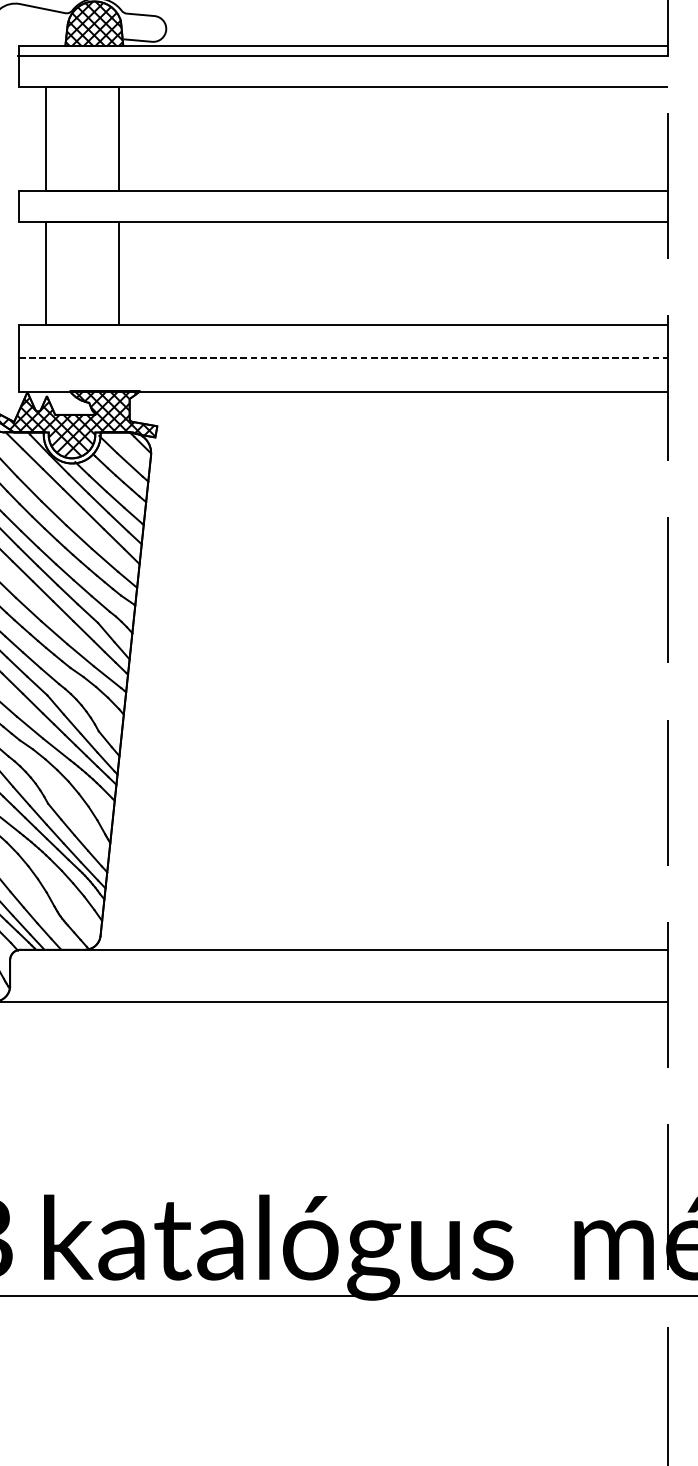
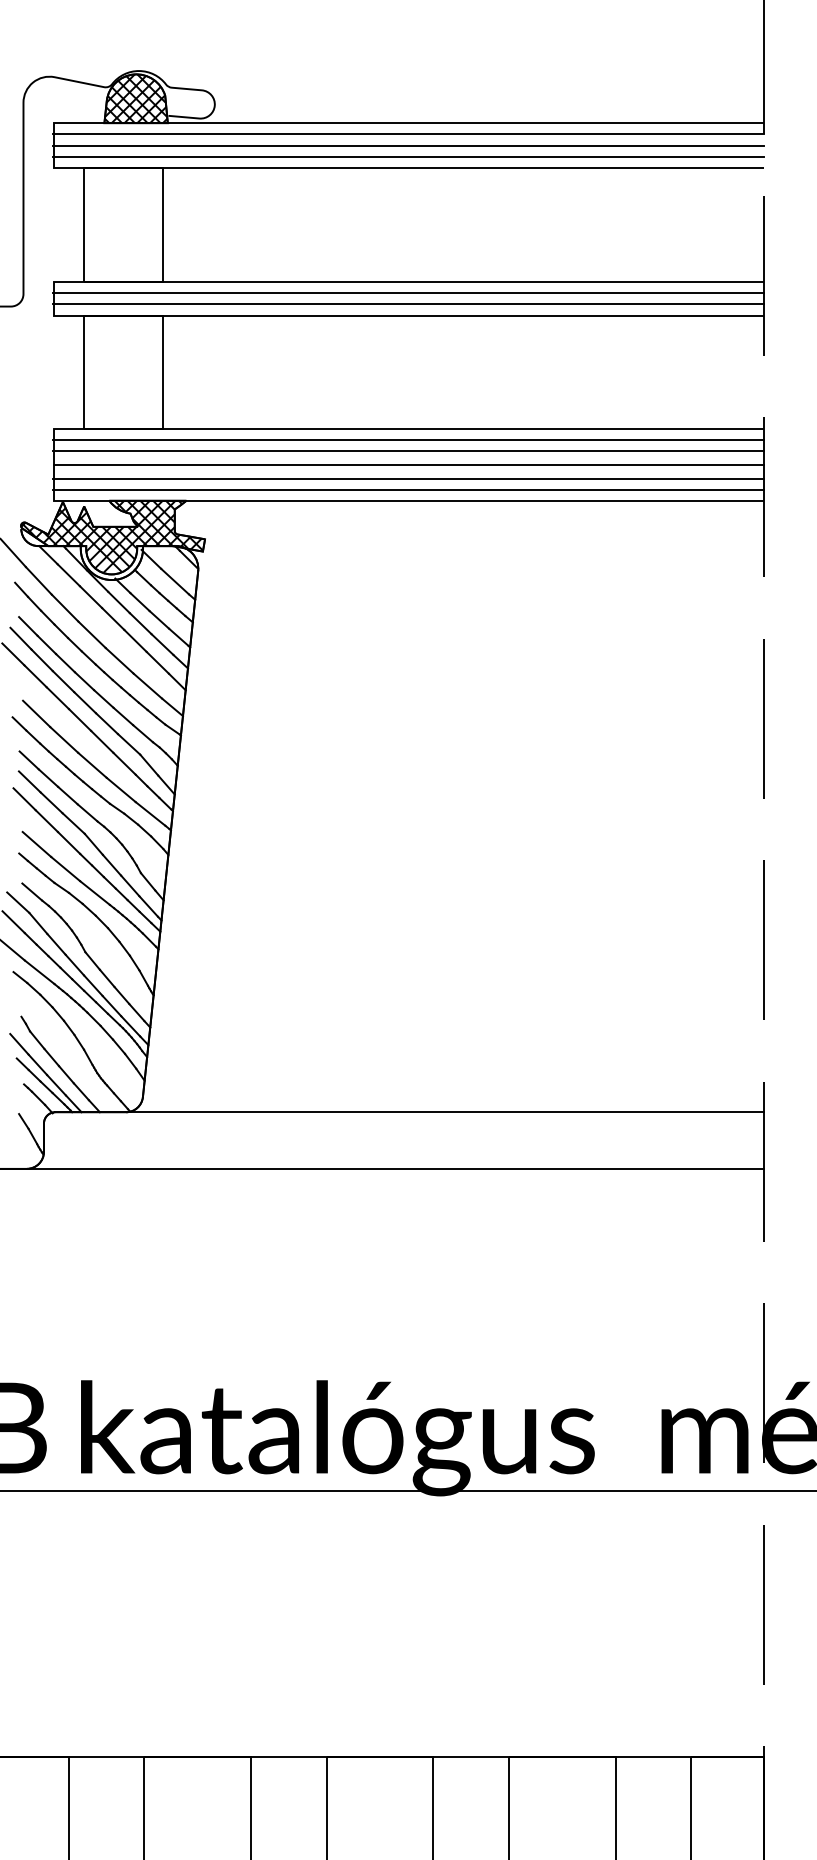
line: (343, 66) -> (408, 145), added
line: (343, 77) -> (408, 157), added
line: (343, 200) -> (408, 292), added
line: (343, 211) -> (408, 304), added
line: (343, 335) -> (408, 440), added
line: (343, 346) -> (408, 451), added
line: (344, 358) -> (409, 465), dashed -> solid
line: (343, 370) -> (408, 478), added
line: (343, 381) -> (408, 490), added

